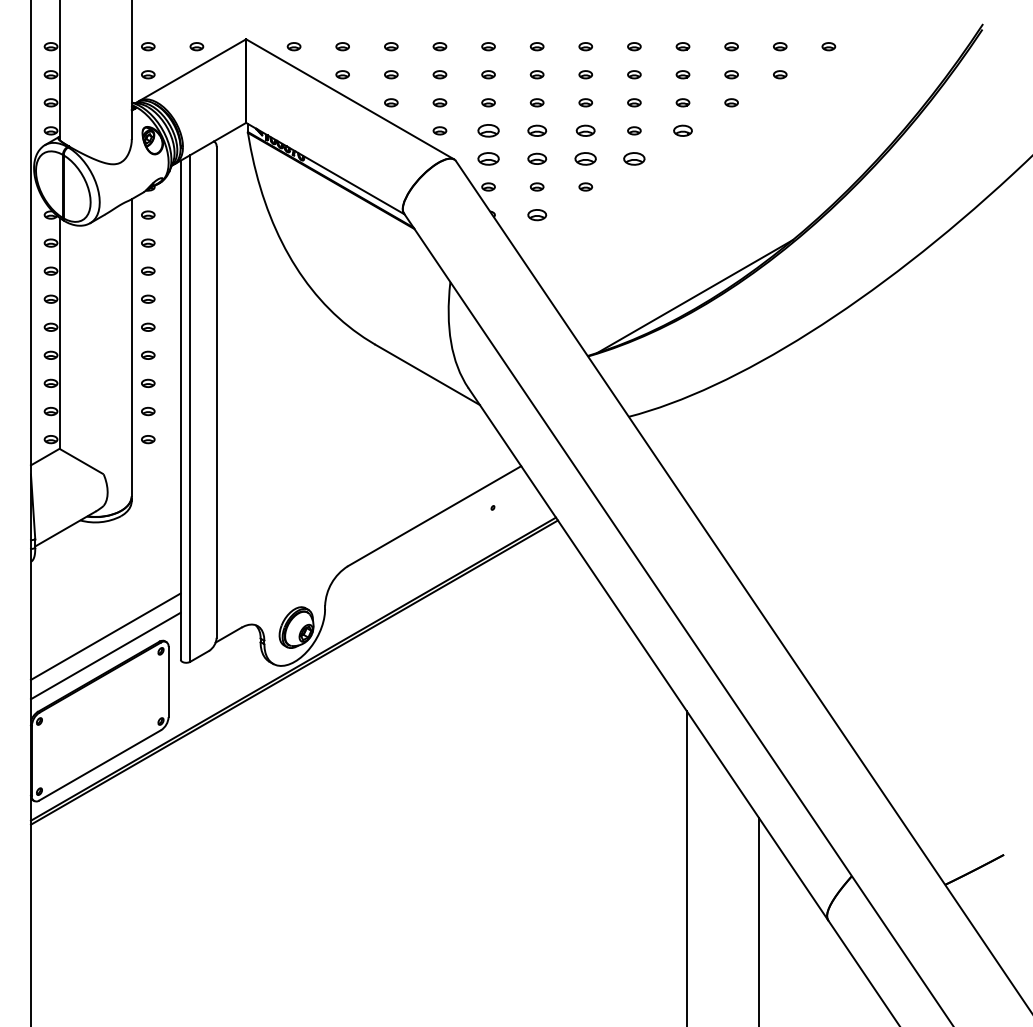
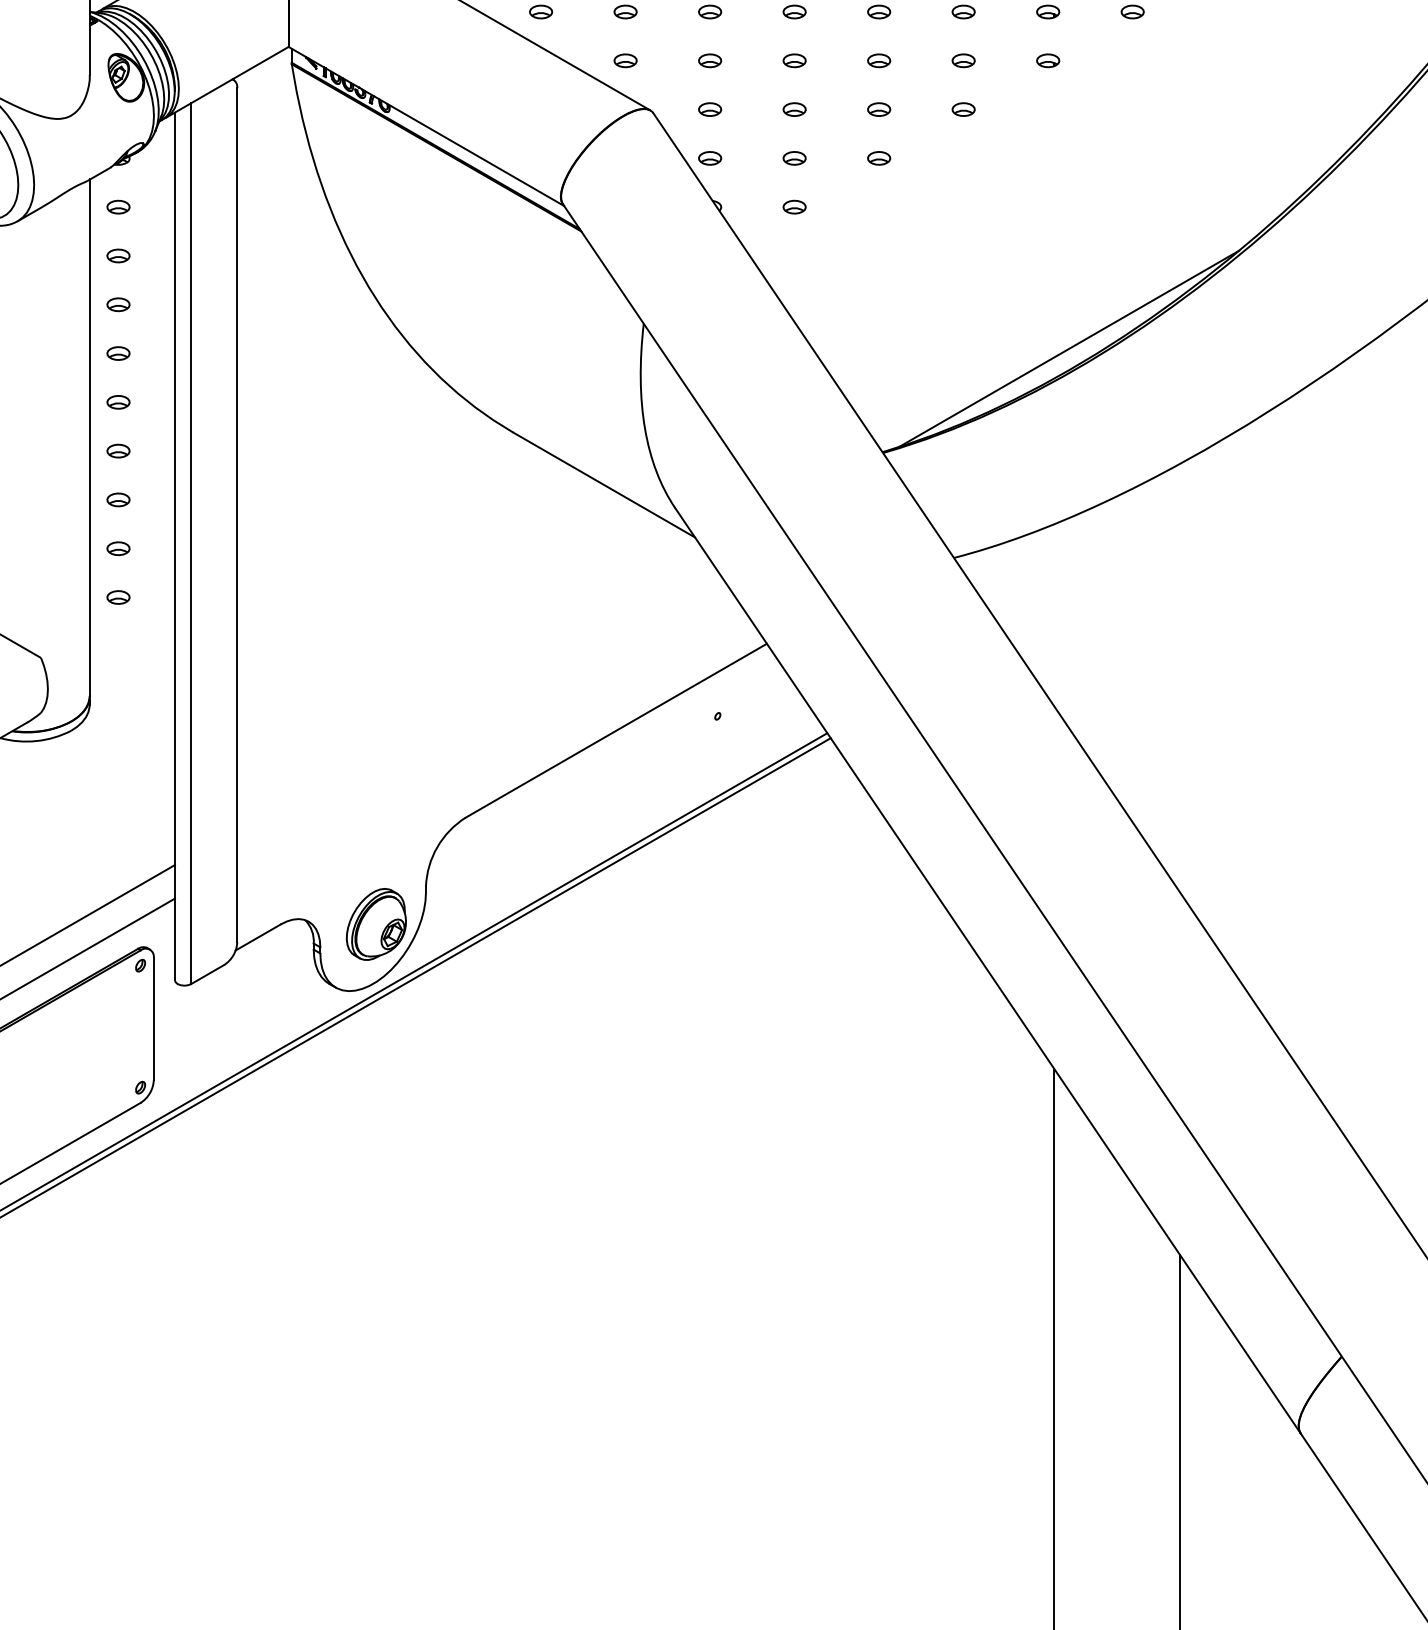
part: (488, 130) -> (710, 60), size x0.62
part: (536, 130) -> (793, 60), size x0.71
part: (585, 130) -> (878, 60), size x0.71
part: (682, 130) -> (1047, 60), size x0.71
part: (488, 158) -> (710, 108), size x0.62
part: (536, 158) -> (793, 108), size x0.71
part: (585, 158) -> (878, 108), size x0.62
part: (634, 158) -> (963, 108), size x0.62
part: (536, 214) -> (793, 206), size x0.71

